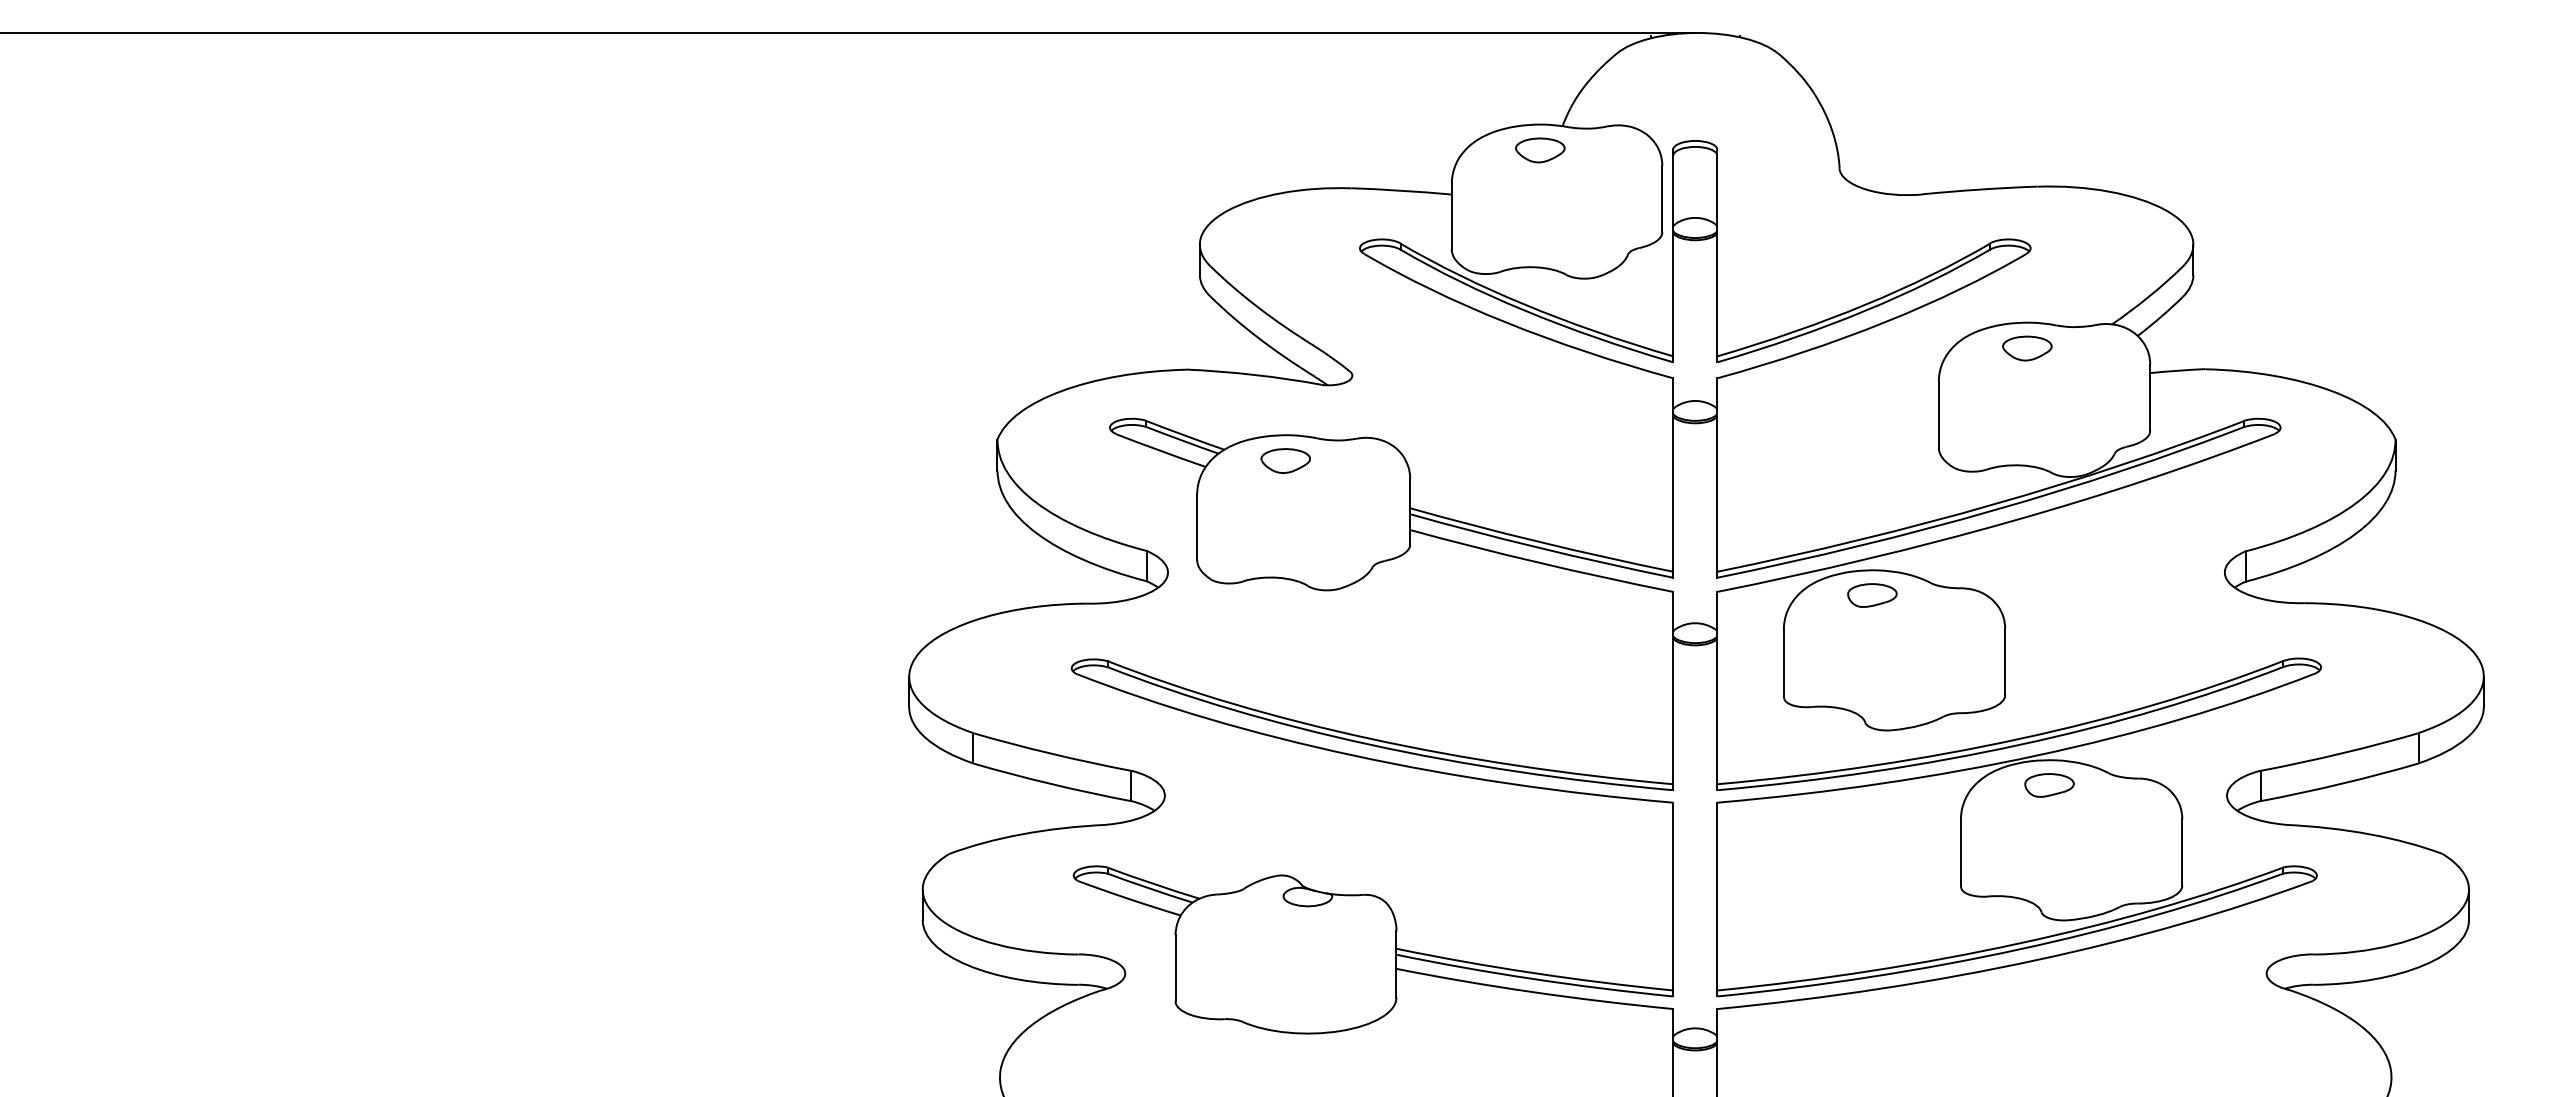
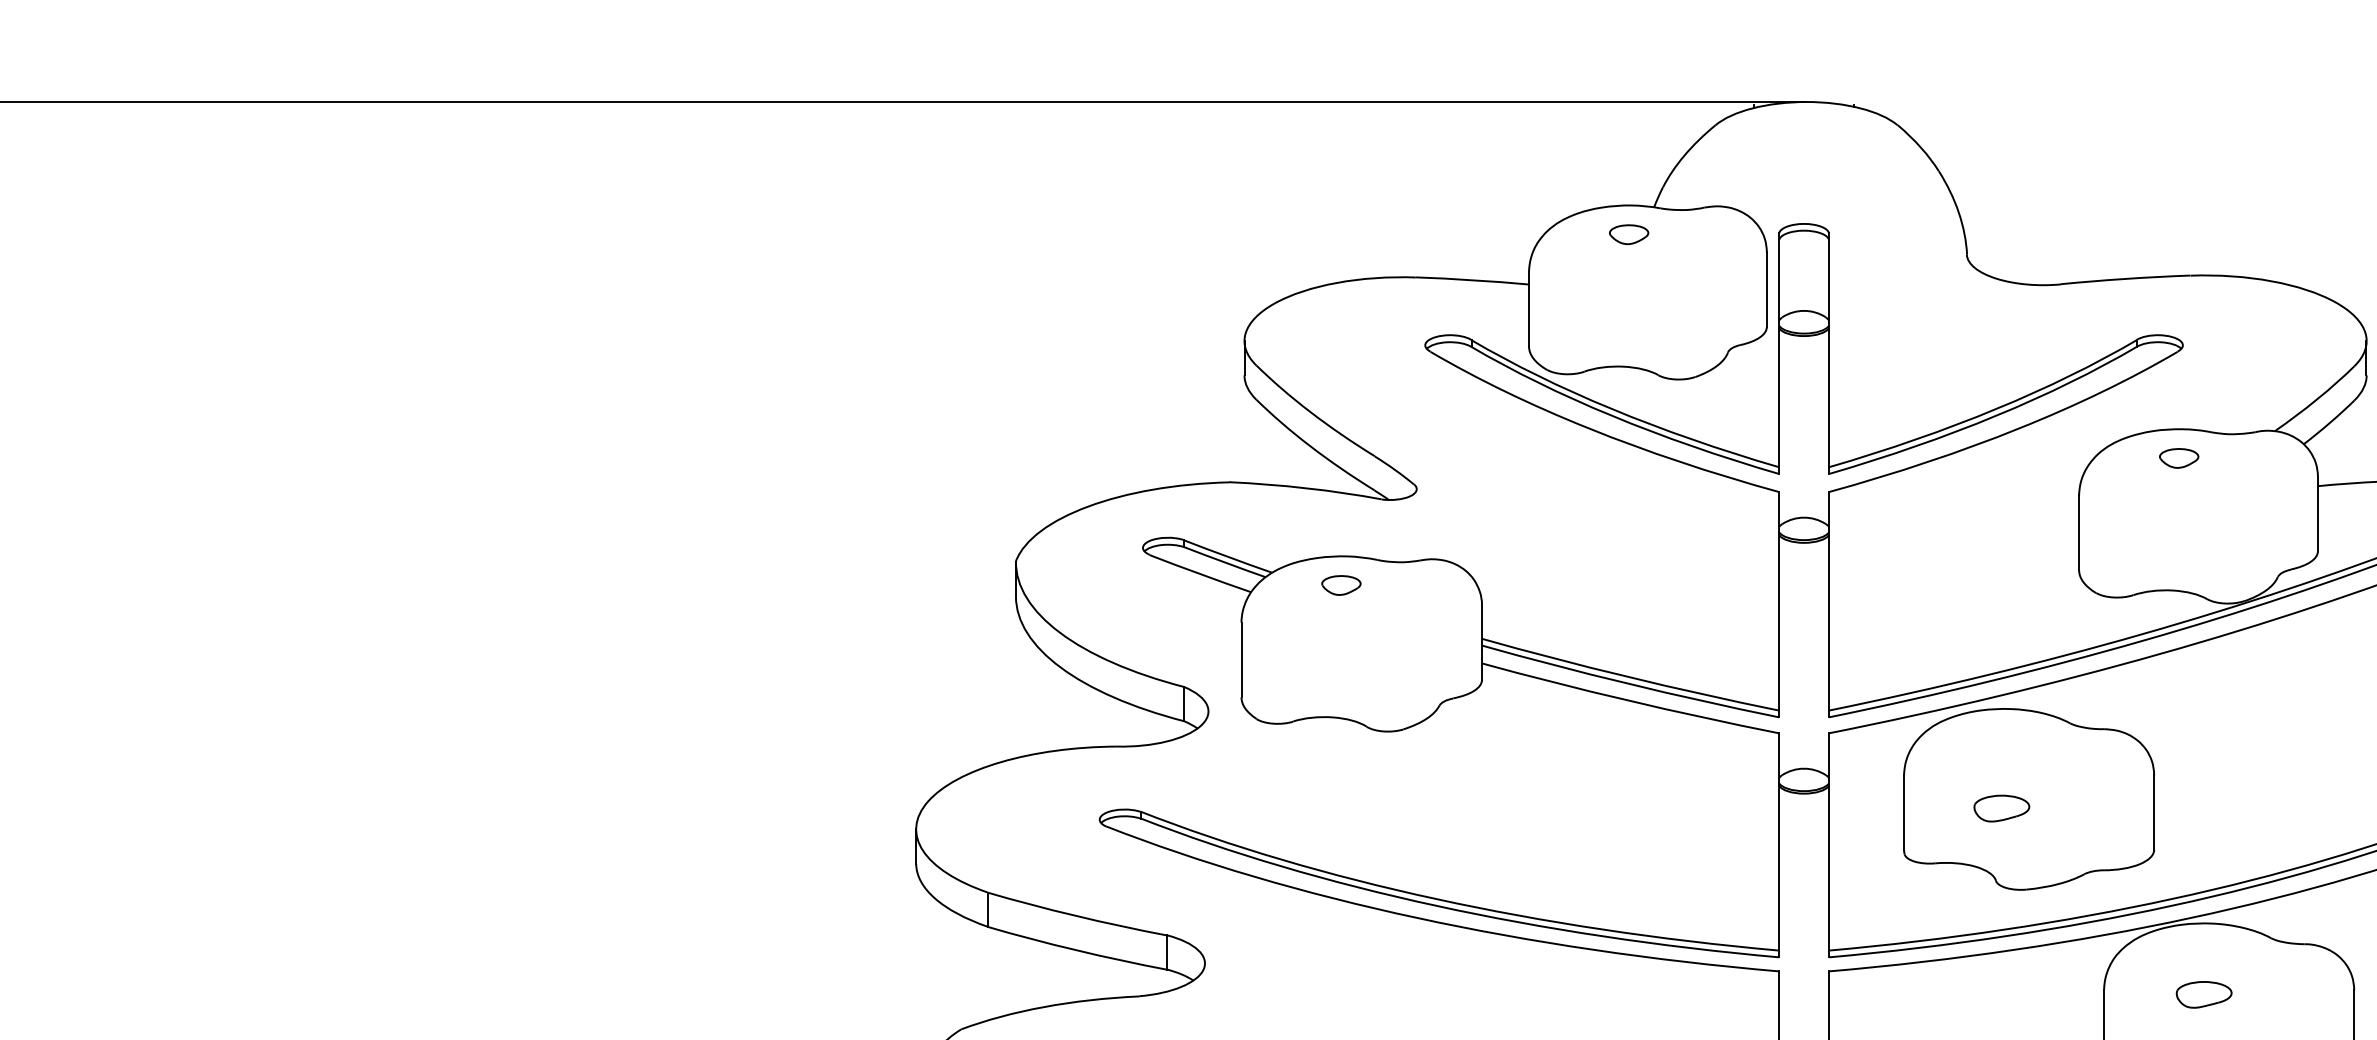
part: (1540, 150) -> (1629, 234), size x0.7
part: (2027, 348) -> (2179, 458), size x0.7
part: (1285, 460) -> (1341, 584), size x0.7
part: (1872, 595) -> (2001, 808), moved
part: (2049, 785) -> (2204, 994), moved

